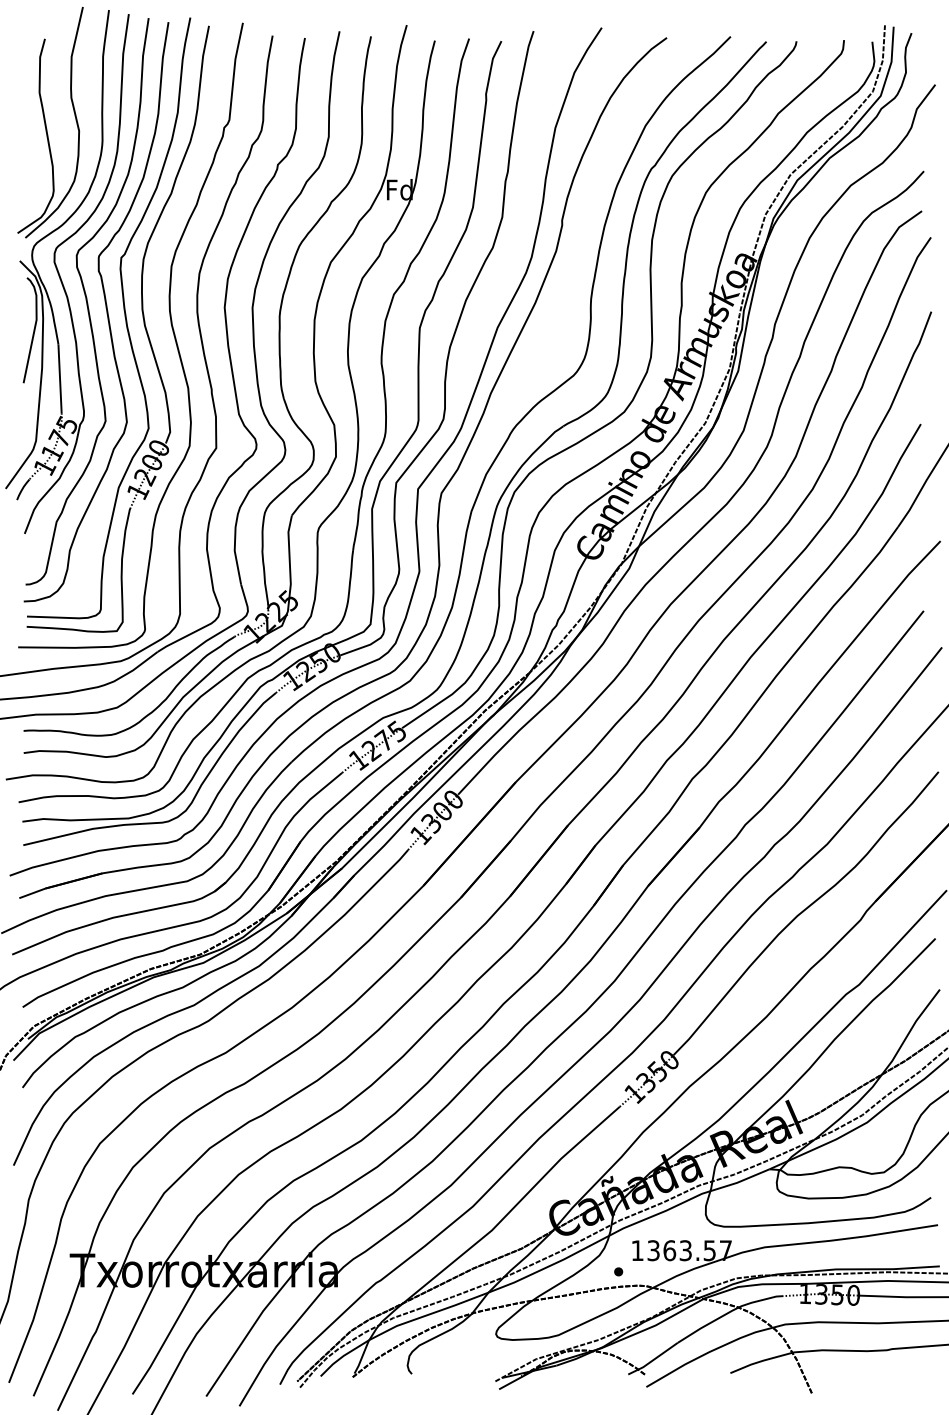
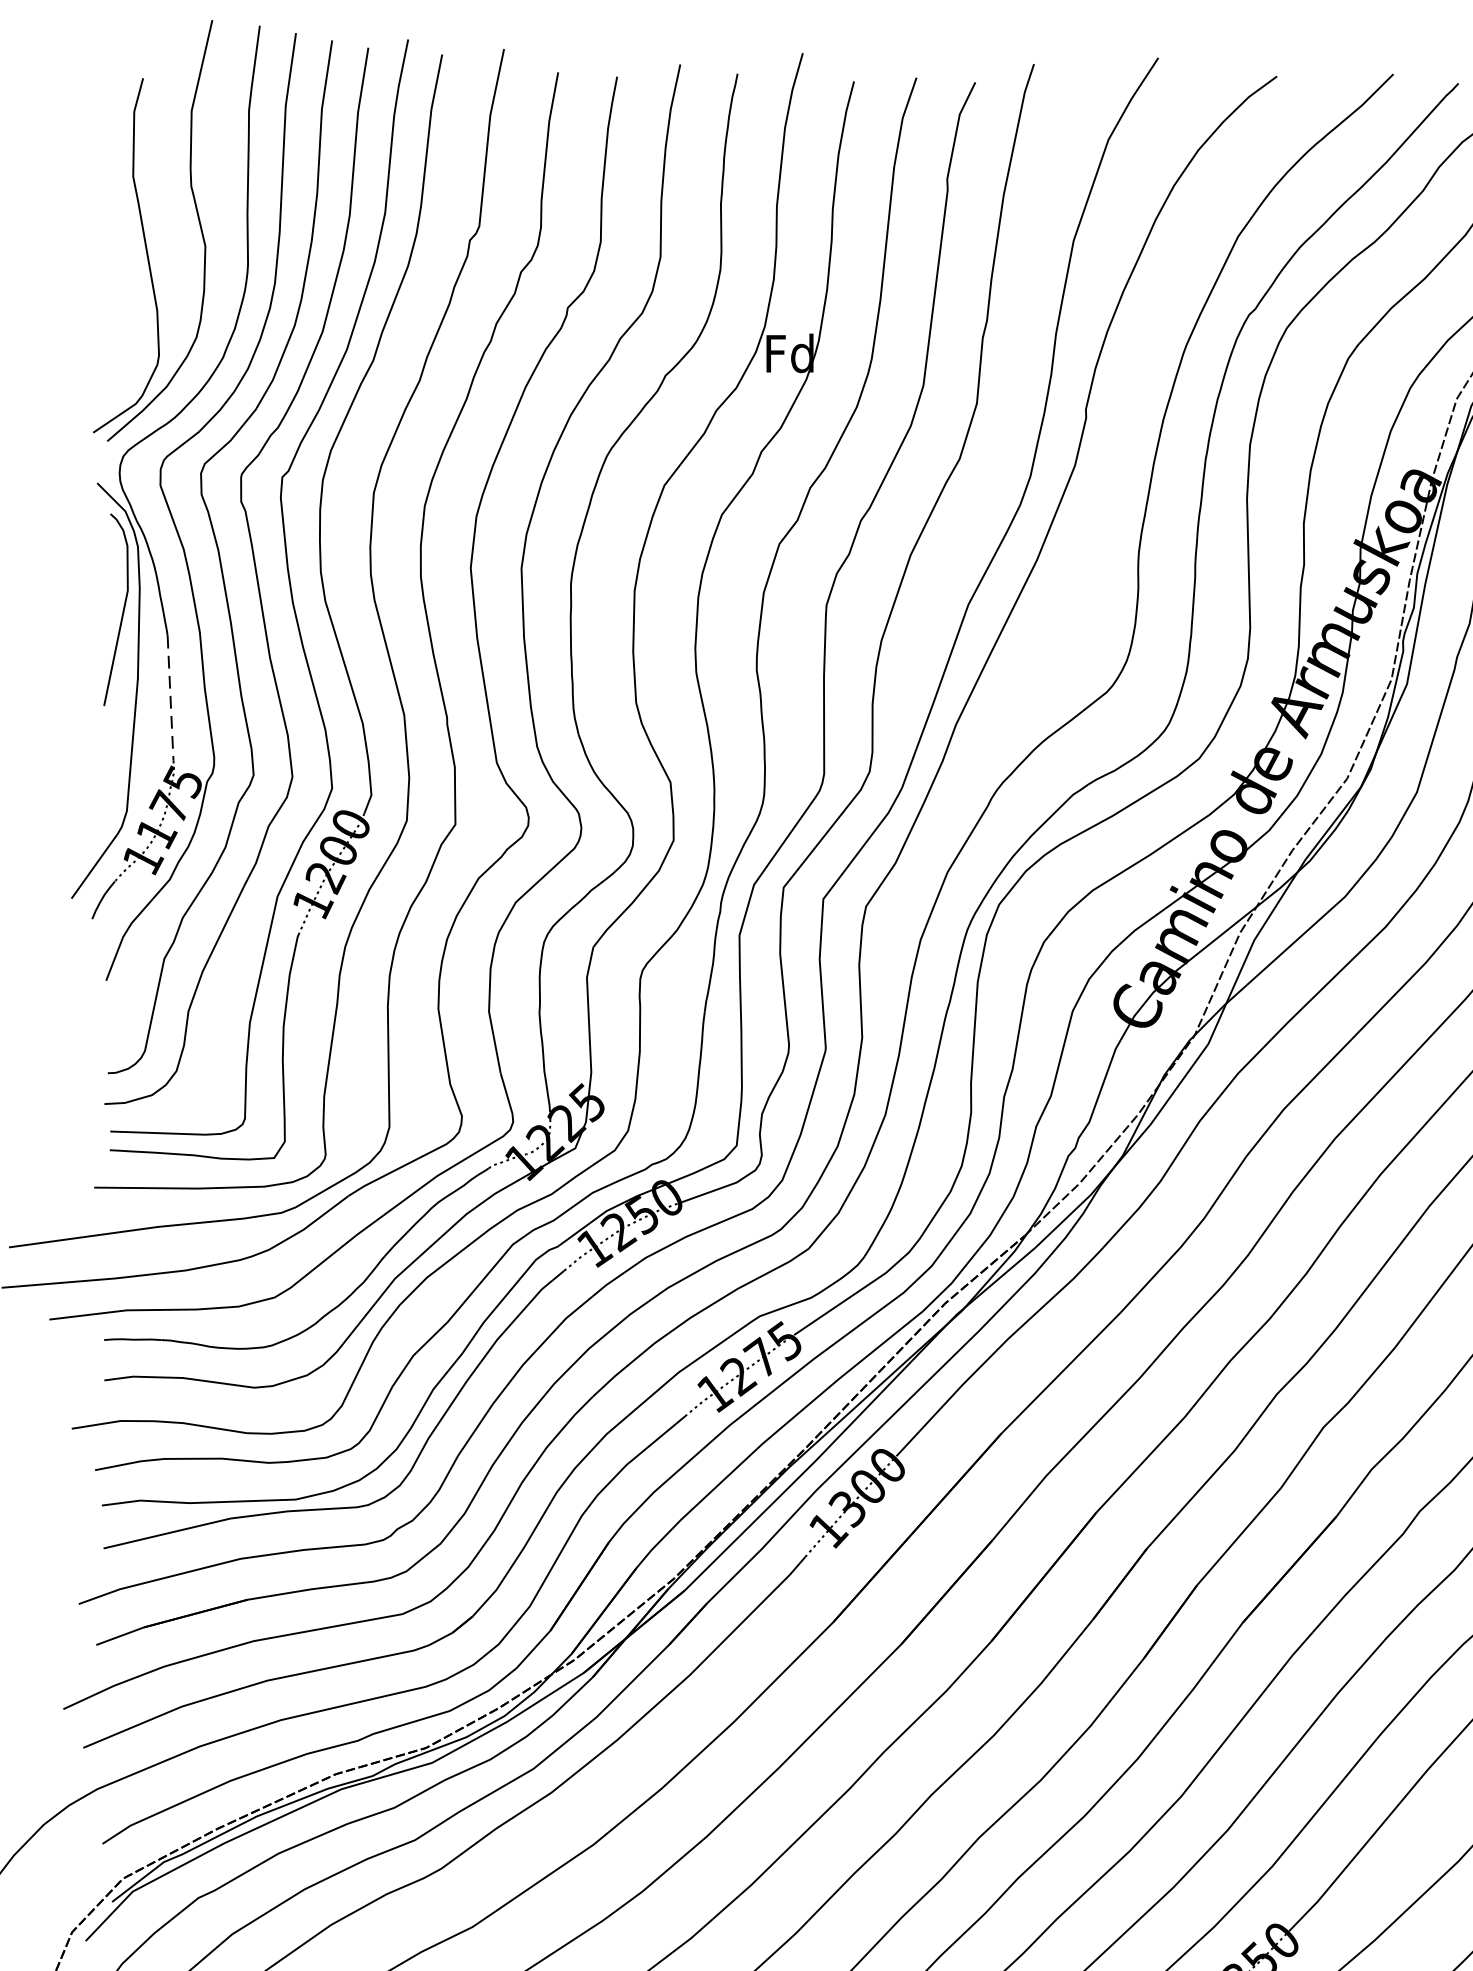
line: (60, 379) -> (171, 699), solid -> dashed

